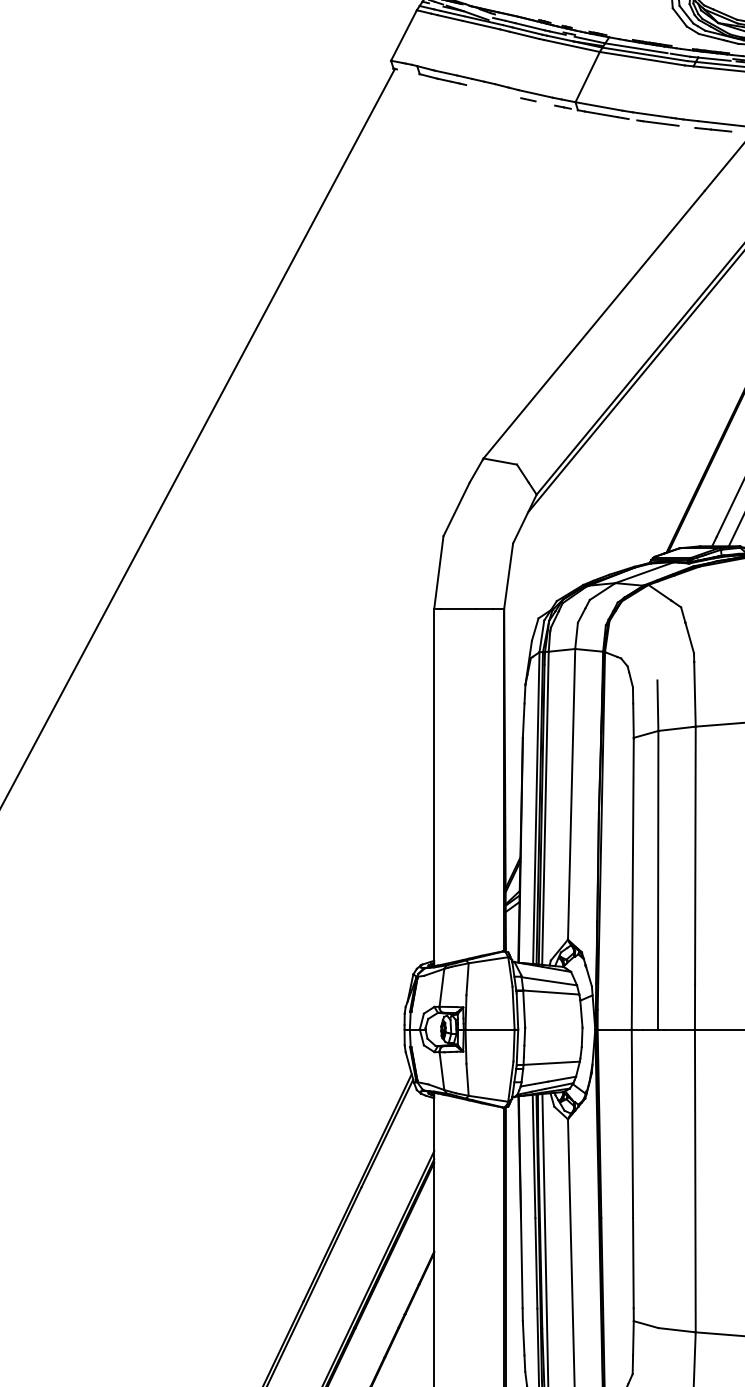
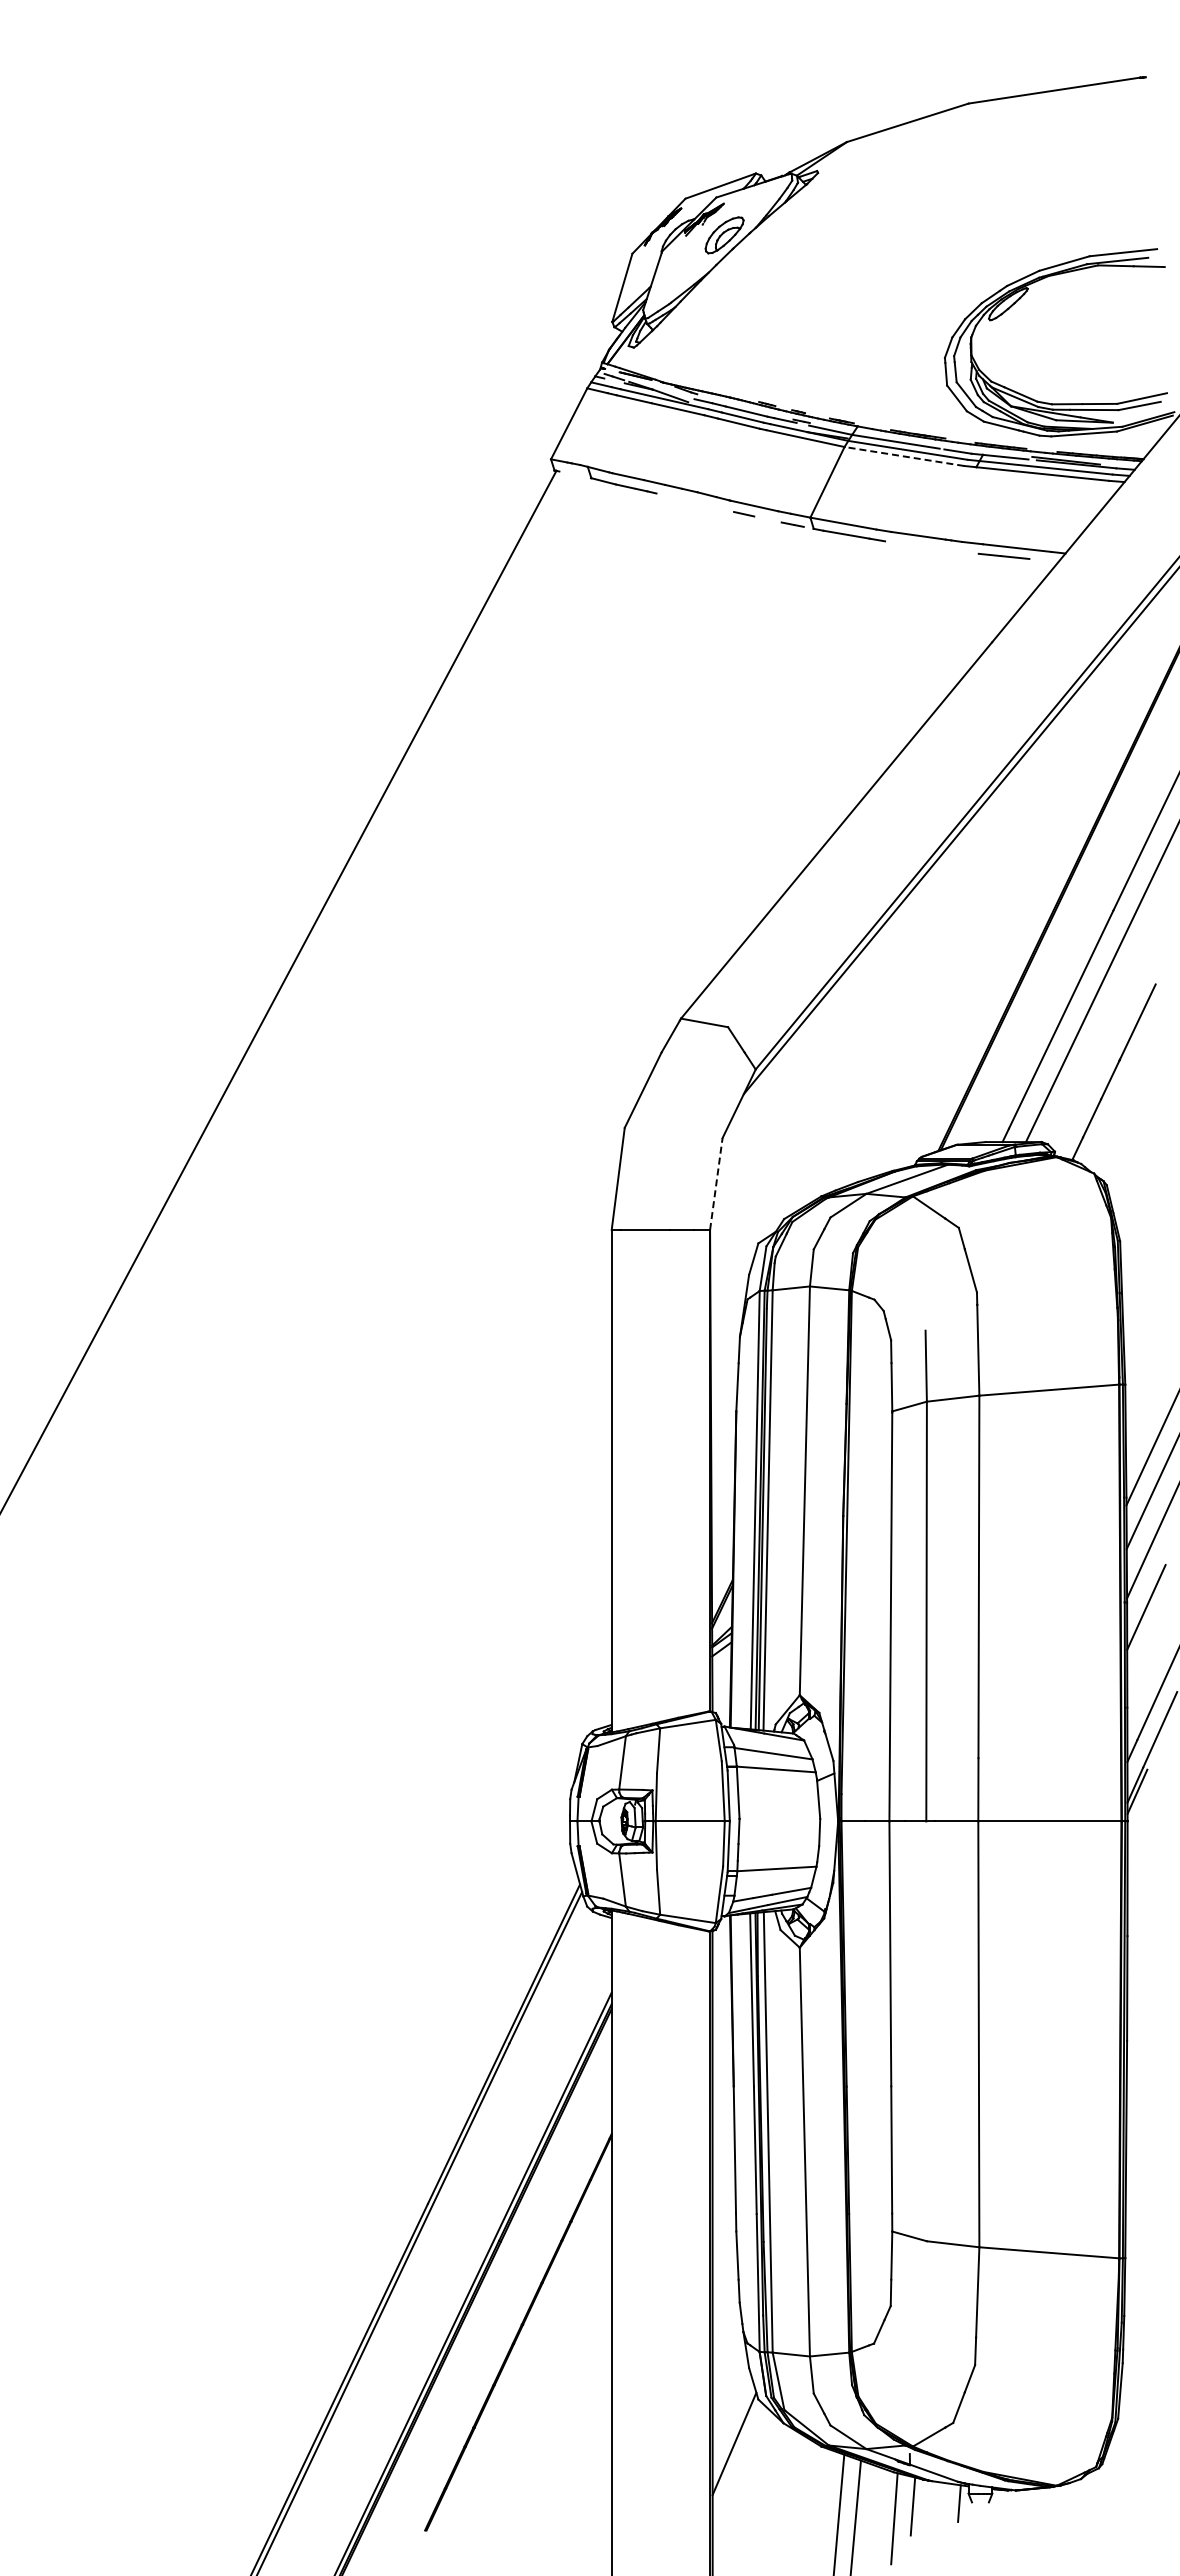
line: (642, 58) -> (904, 456), solid -> dashed
line: (658, 122) -> (926, 546), removed
line: (508, 575) -> (716, 1183), solid -> dashed

